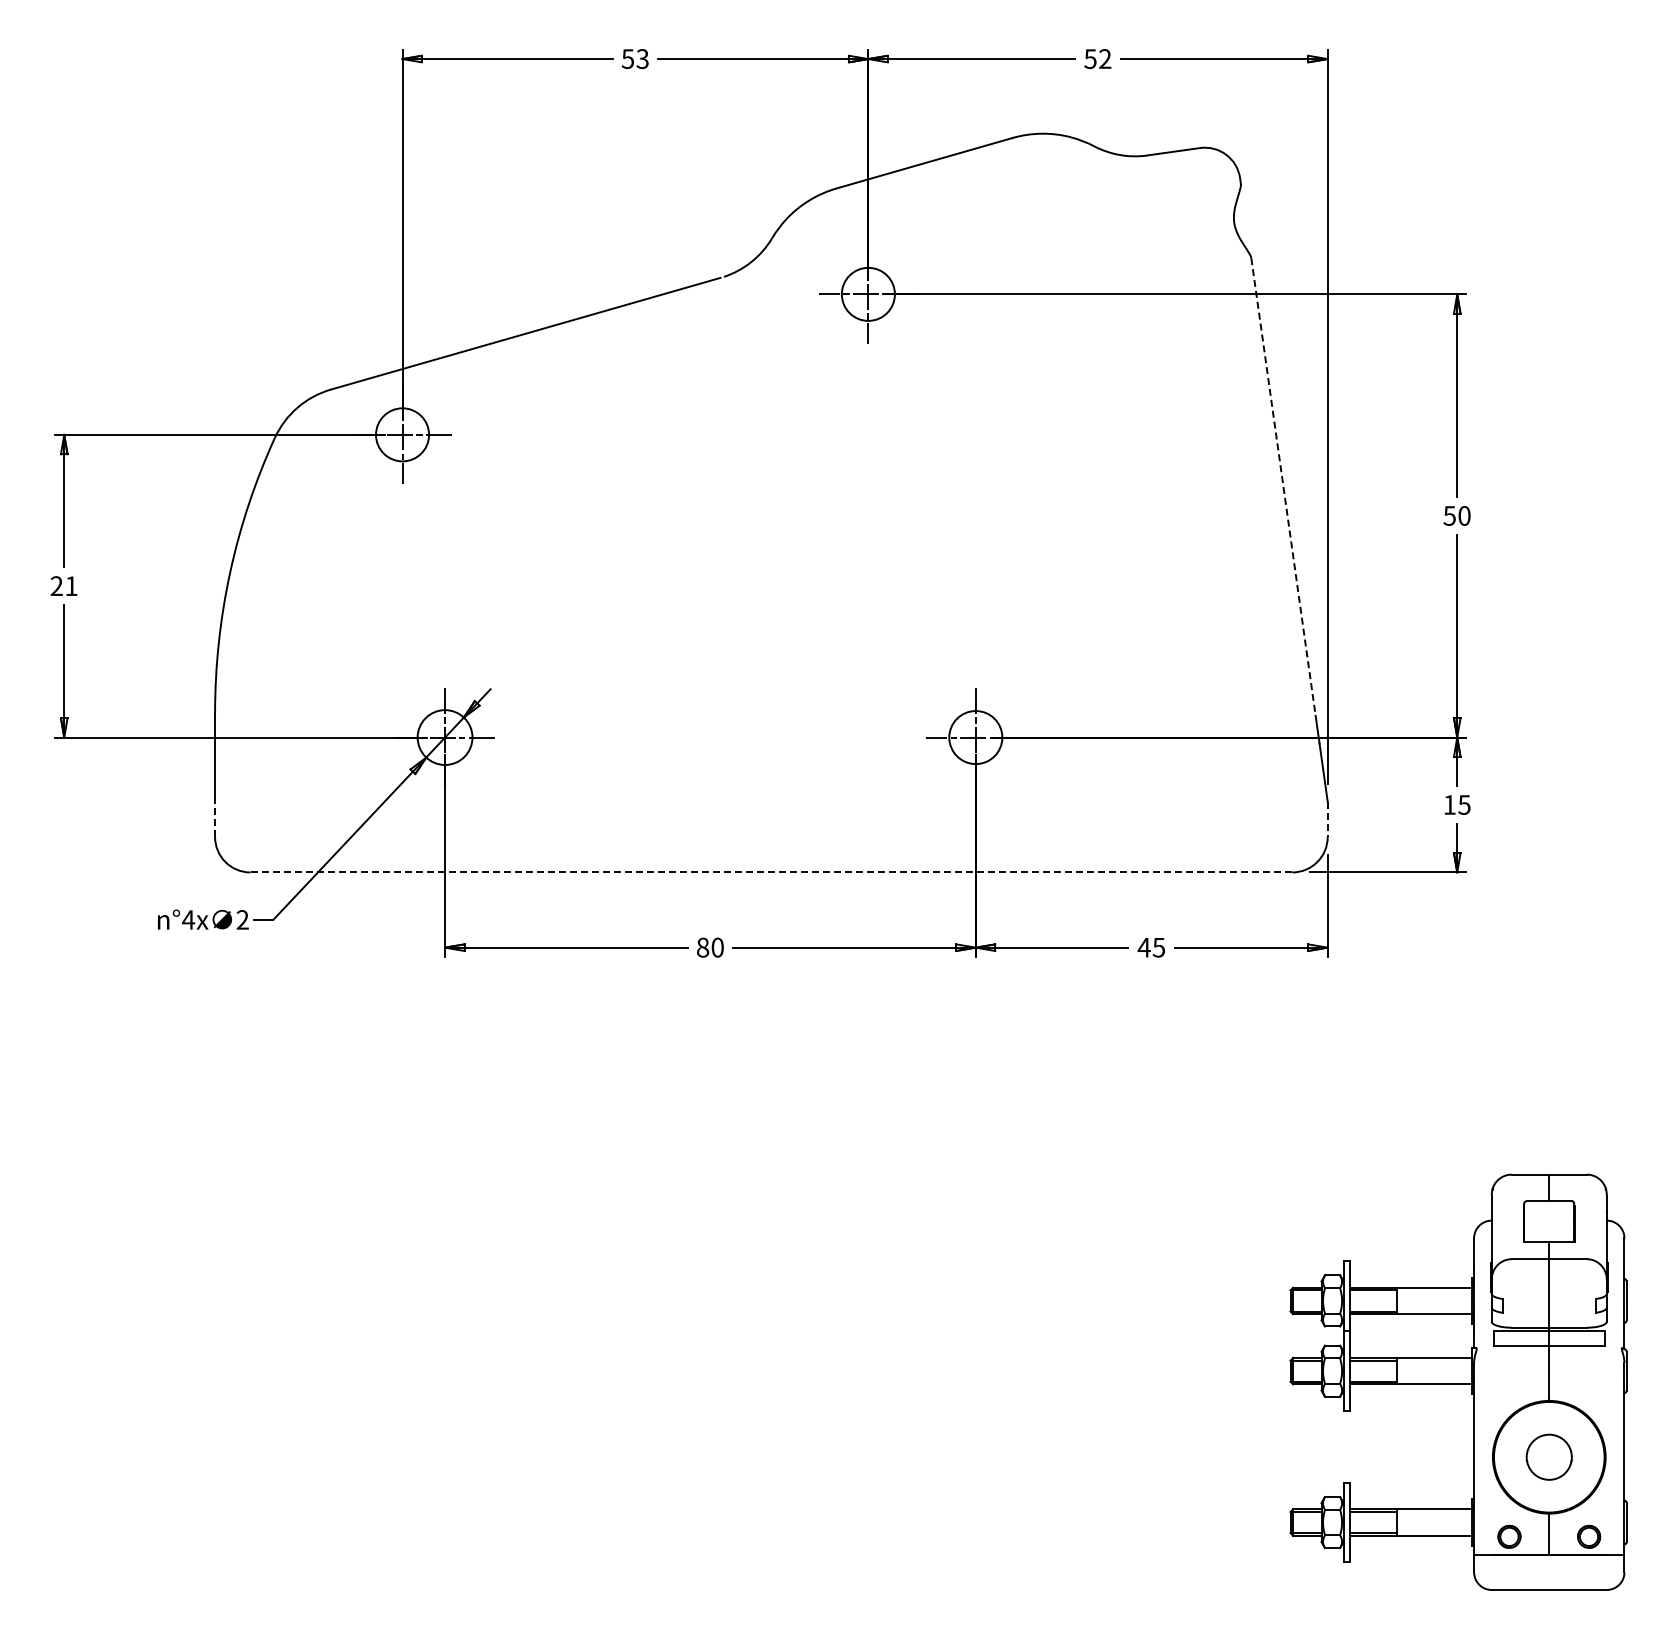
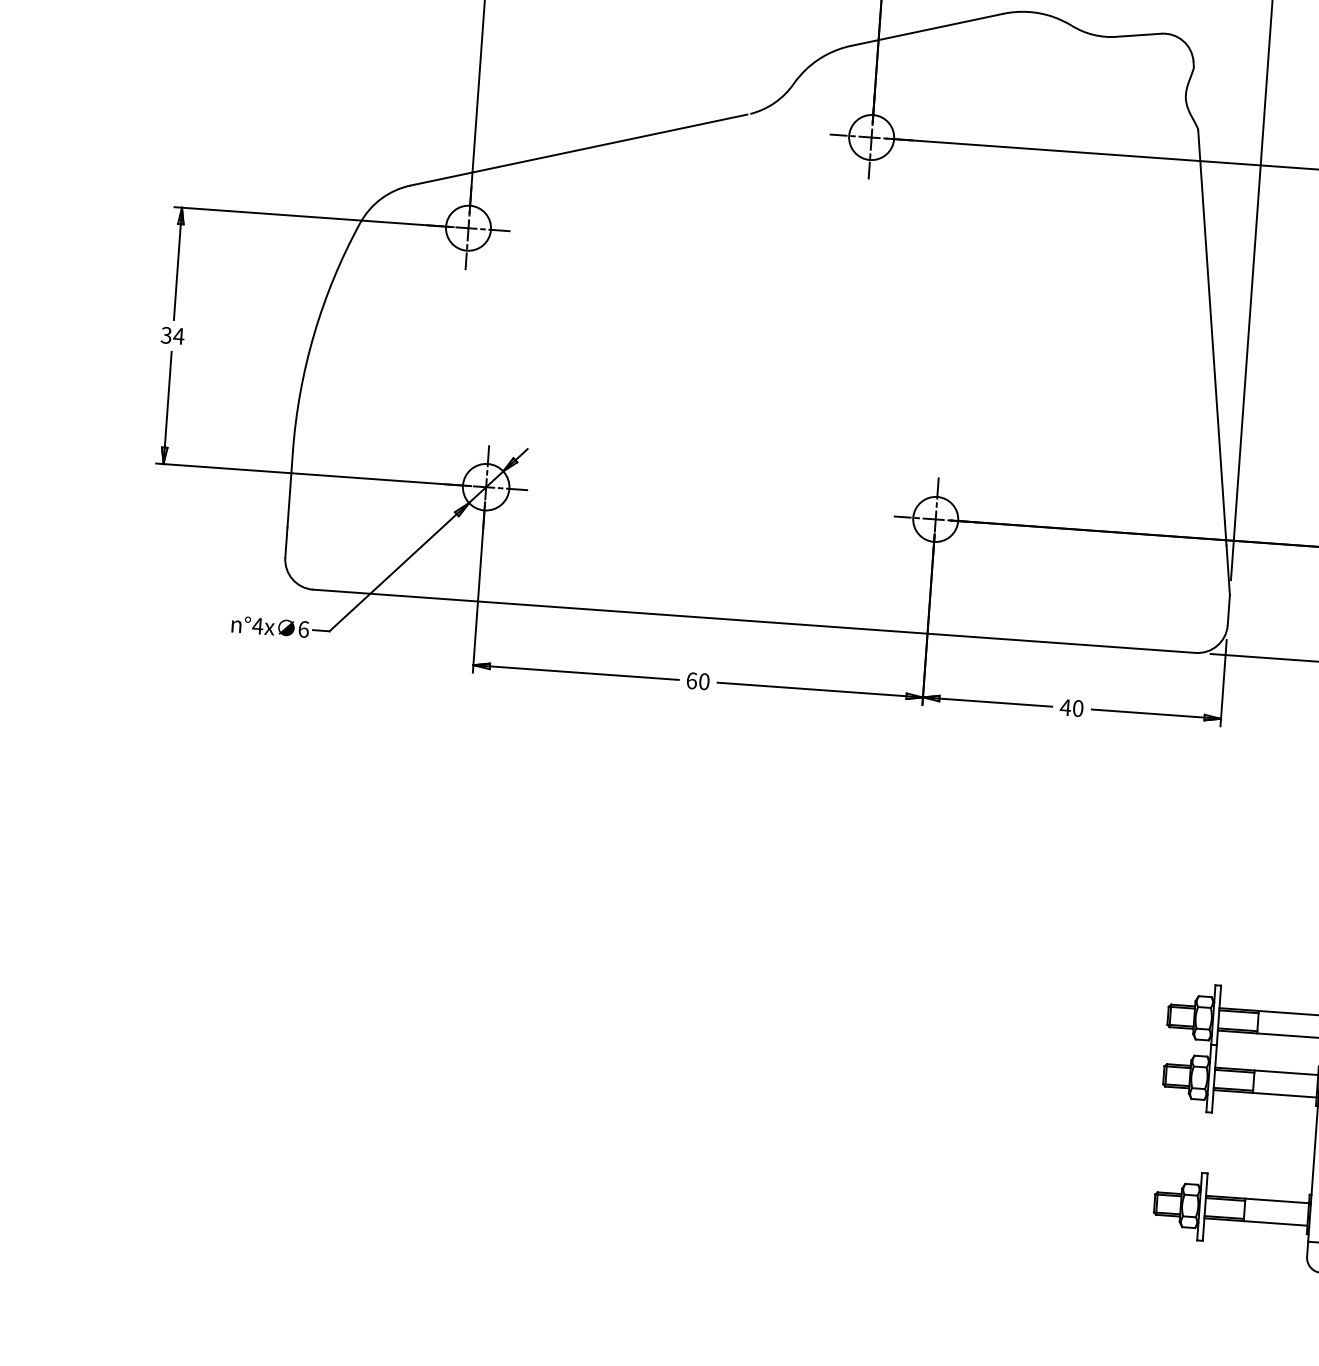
line: (1283, 487) -> (1211, 326), dashed -> solid
text: (64, 586) -> (172, 336), 21 -> 34
line: (215, 819) -> (286, 542), dashed -> solid
line: (1327, 819) -> (1228, 610), dashed -> solid
line: (771, 872) -> (754, 621), dashed -> solid
text: (242, 919) -> (303, 629), 2 -> 6
text: (703, 947) -> (692, 680), 80 -> 60
text: (1158, 947) -> (1077, 708), 45 -> 40

